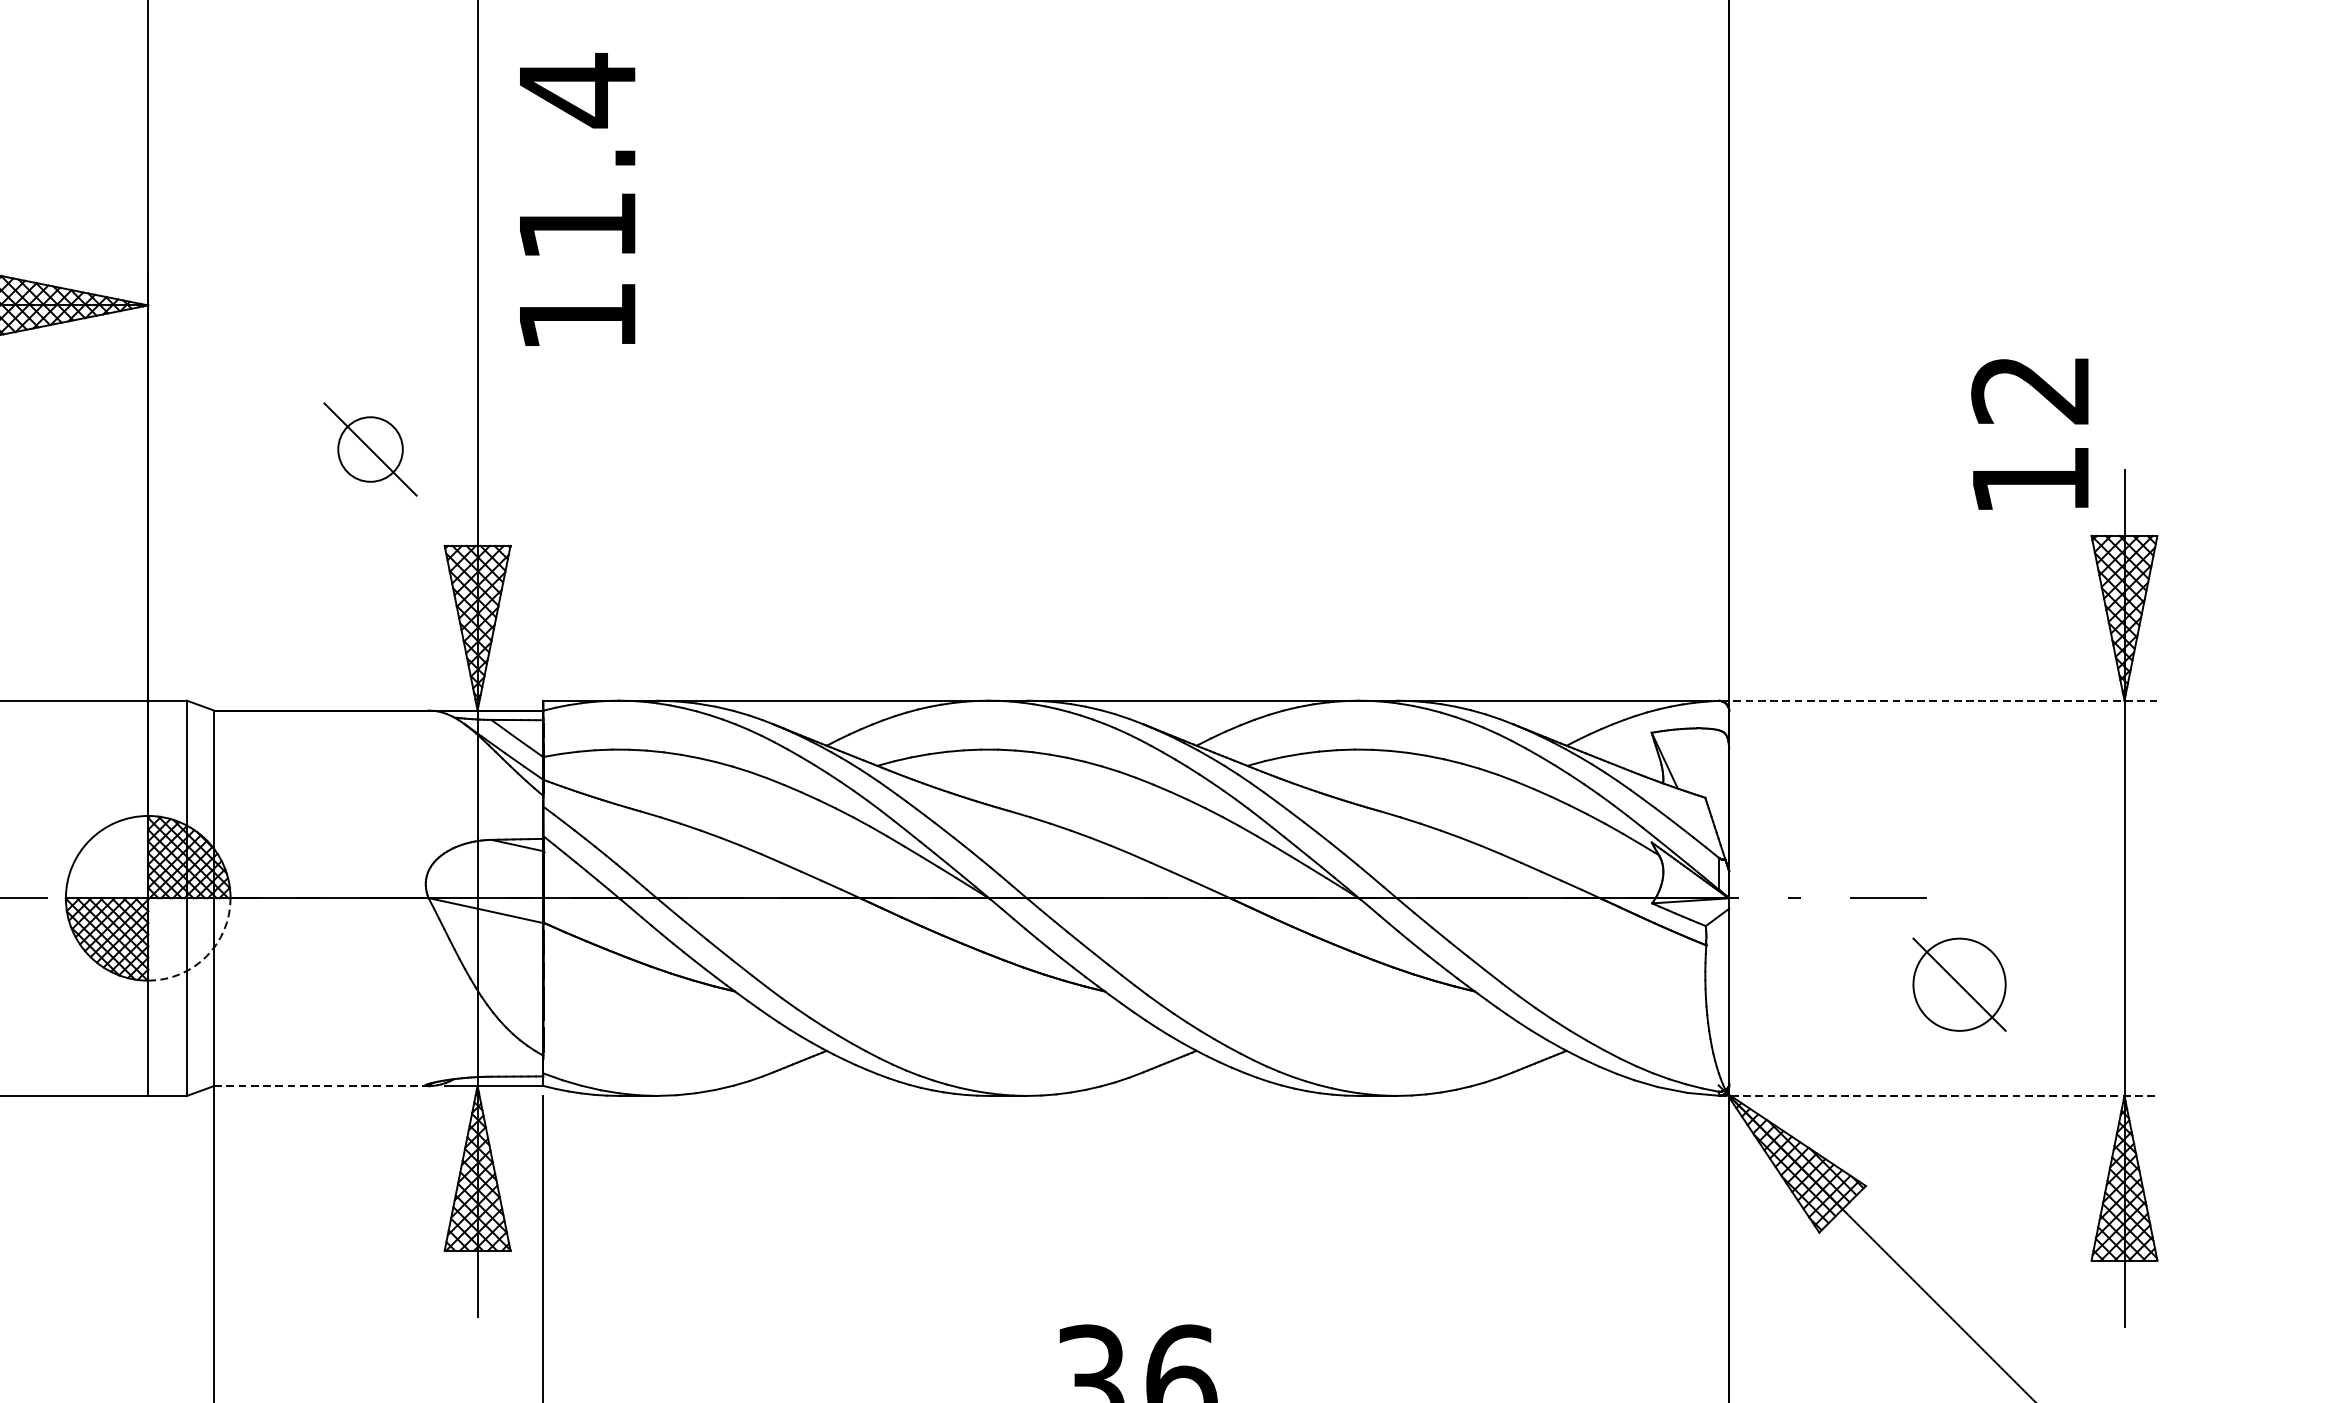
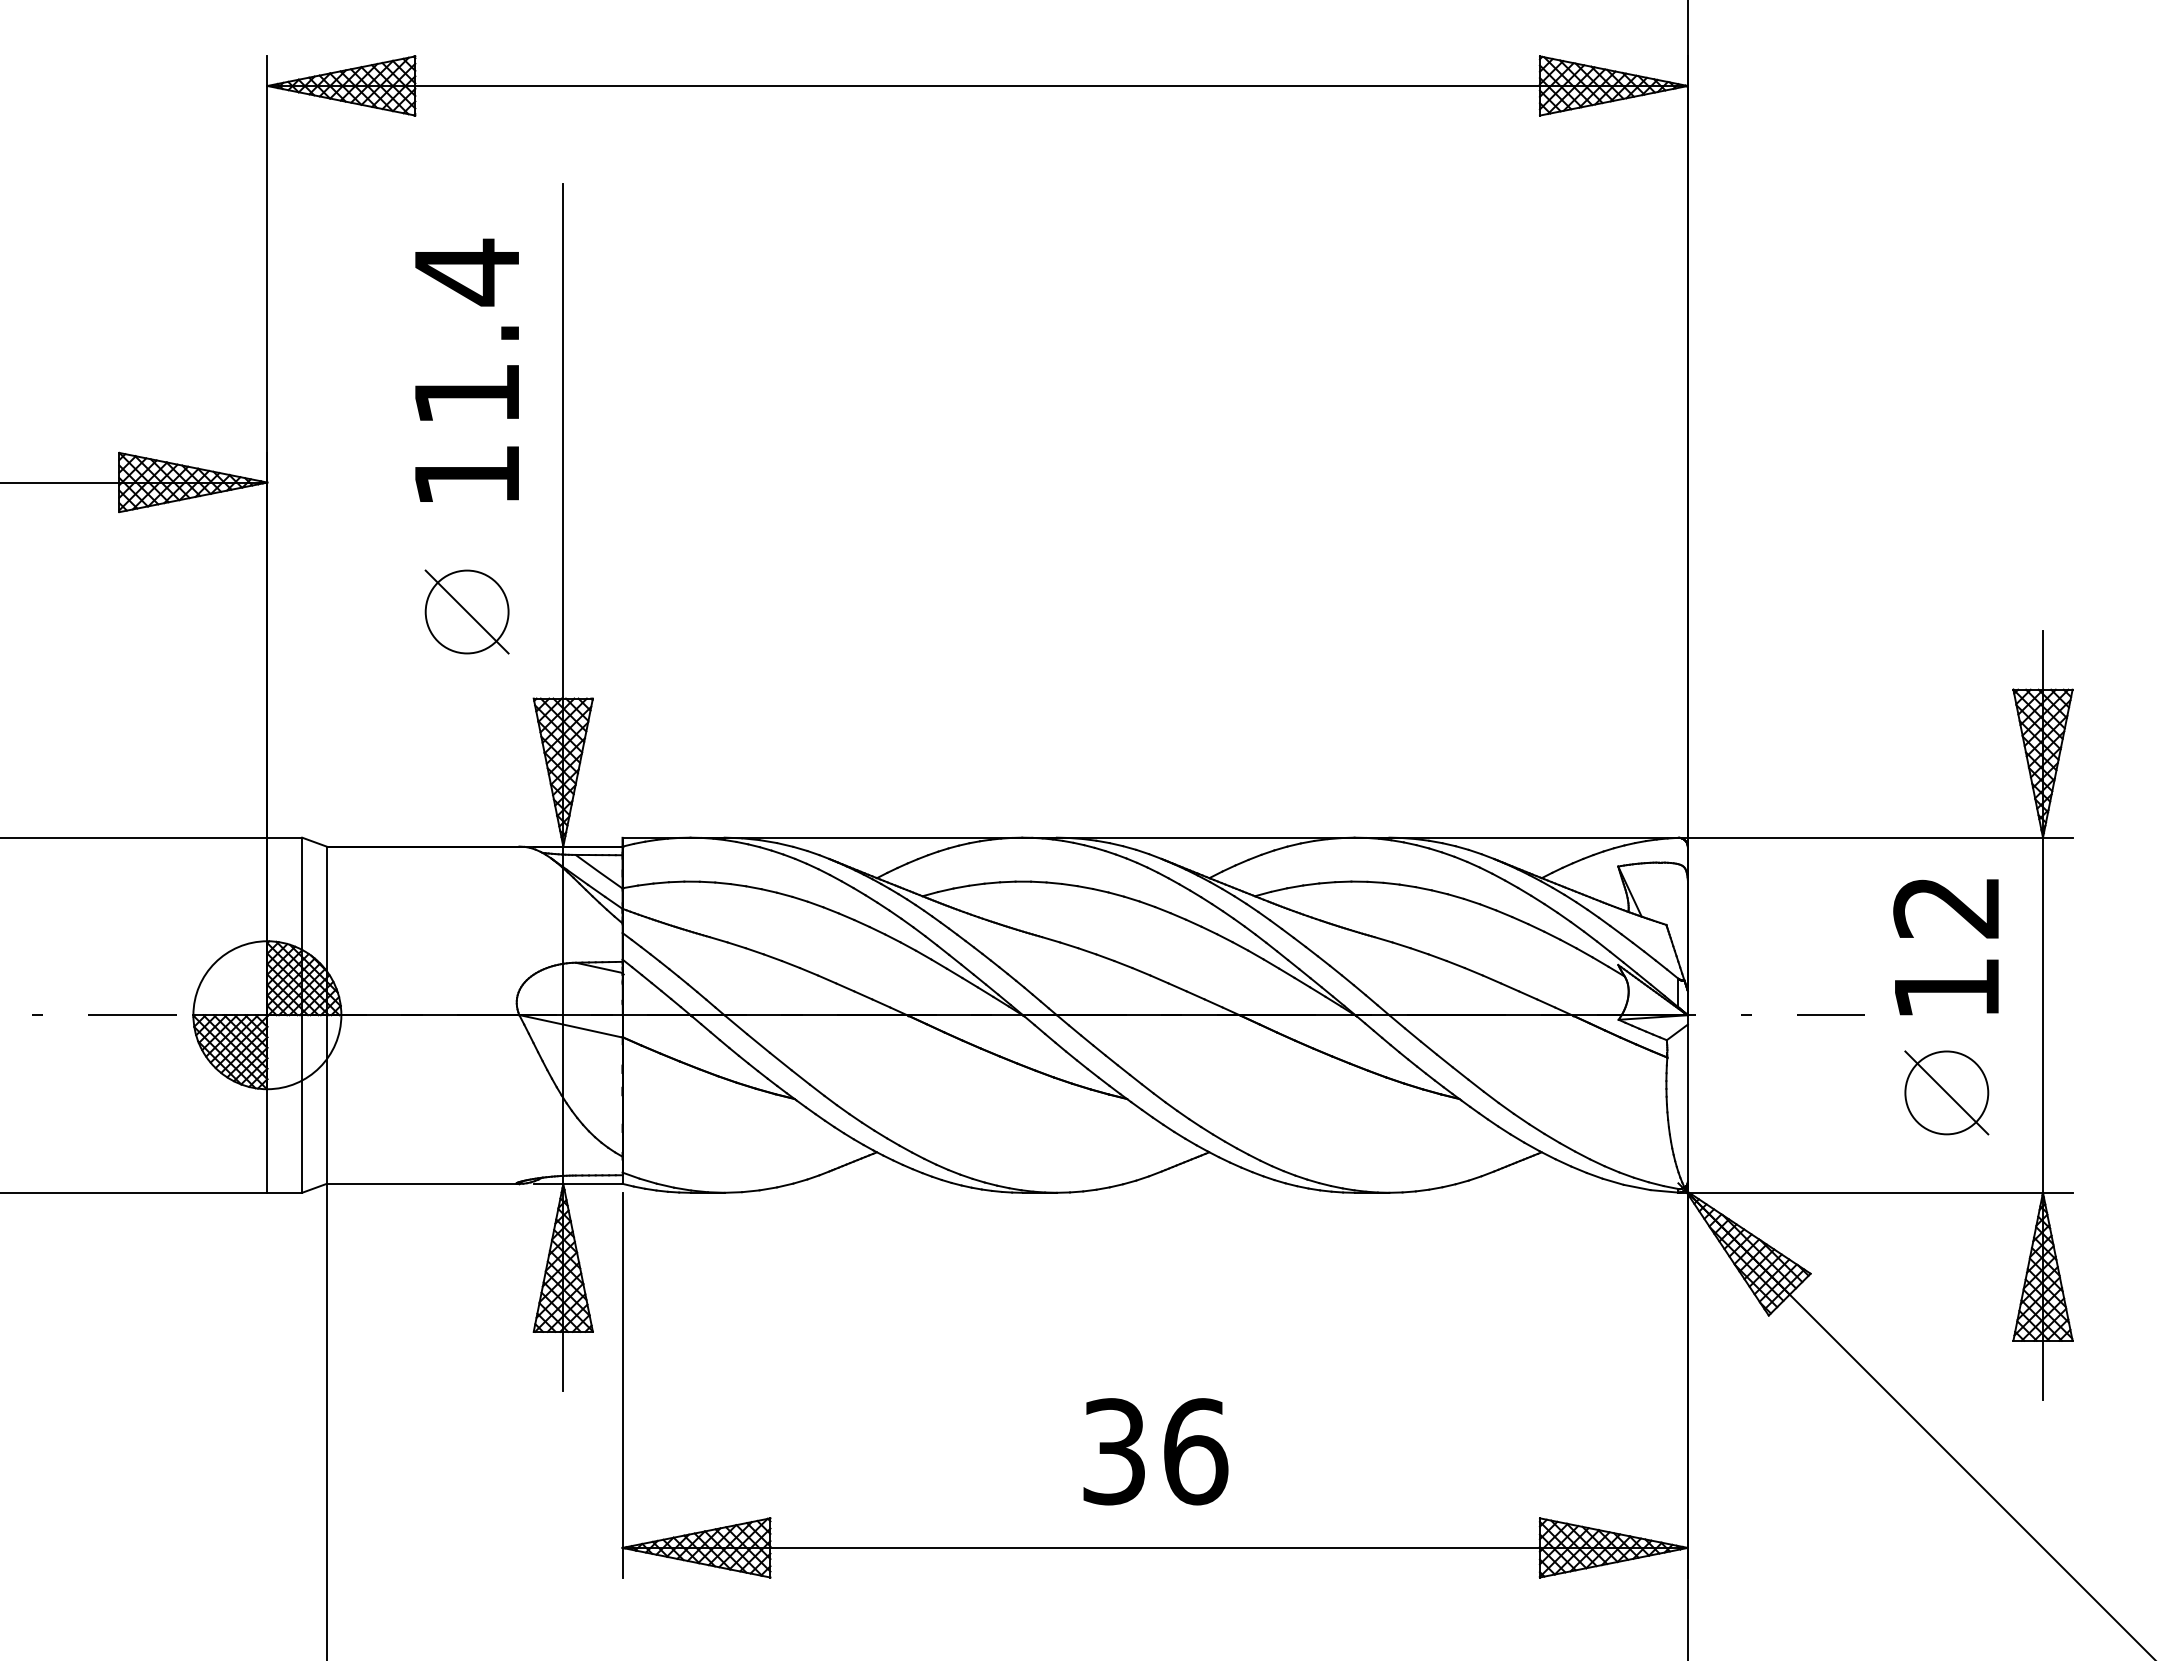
text: (576, 198) -> (466, 369), moved
text: (2029, 434) -> (1945, 947), moved
circle: (369, 448) -> (466, 611), size x1.43
line: (1938, 700) -> (1875, 837), dashed -> solid
arc: (206, 956) -> (319, 1067), dashed -> solid
part: (1959, 984) -> (1946, 1092), moved
line: (321, 1085) -> (423, 1183), dashed -> solid
line: (1939, 1095) -> (1876, 1192), dashed -> solid

